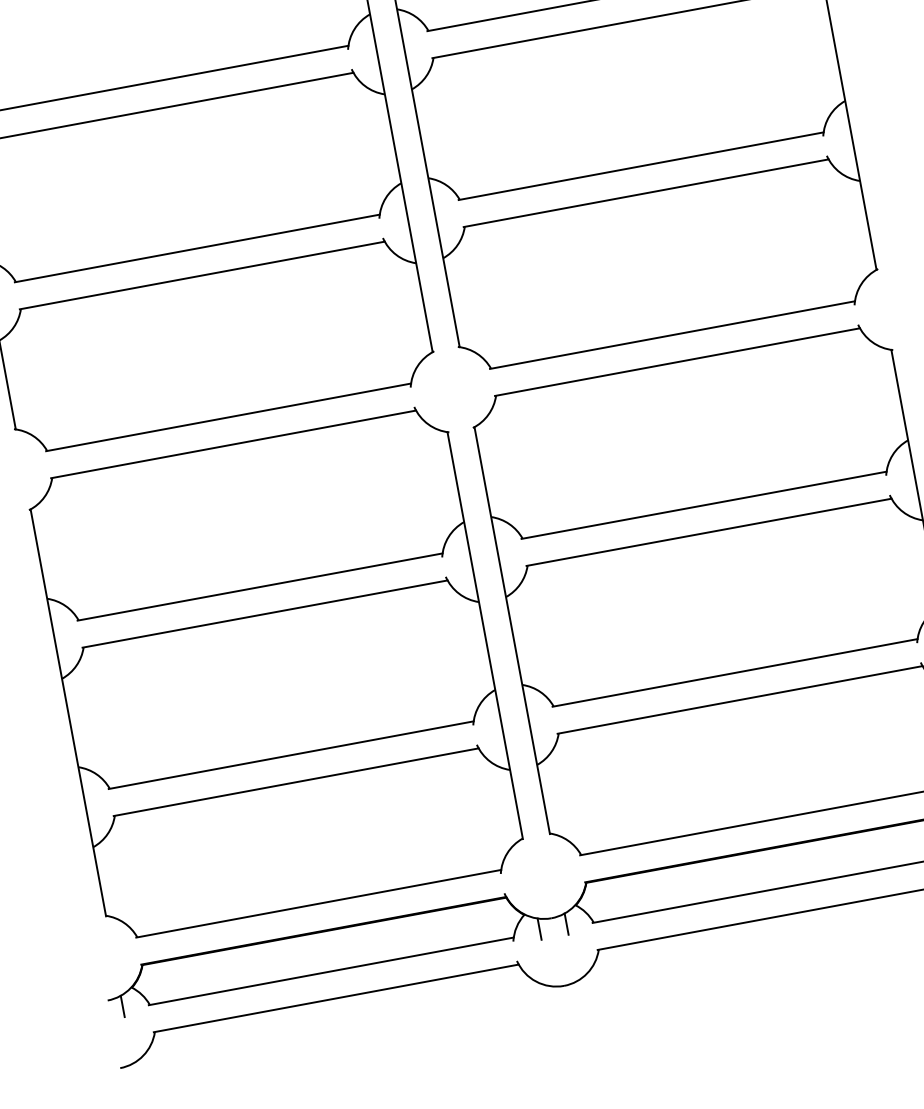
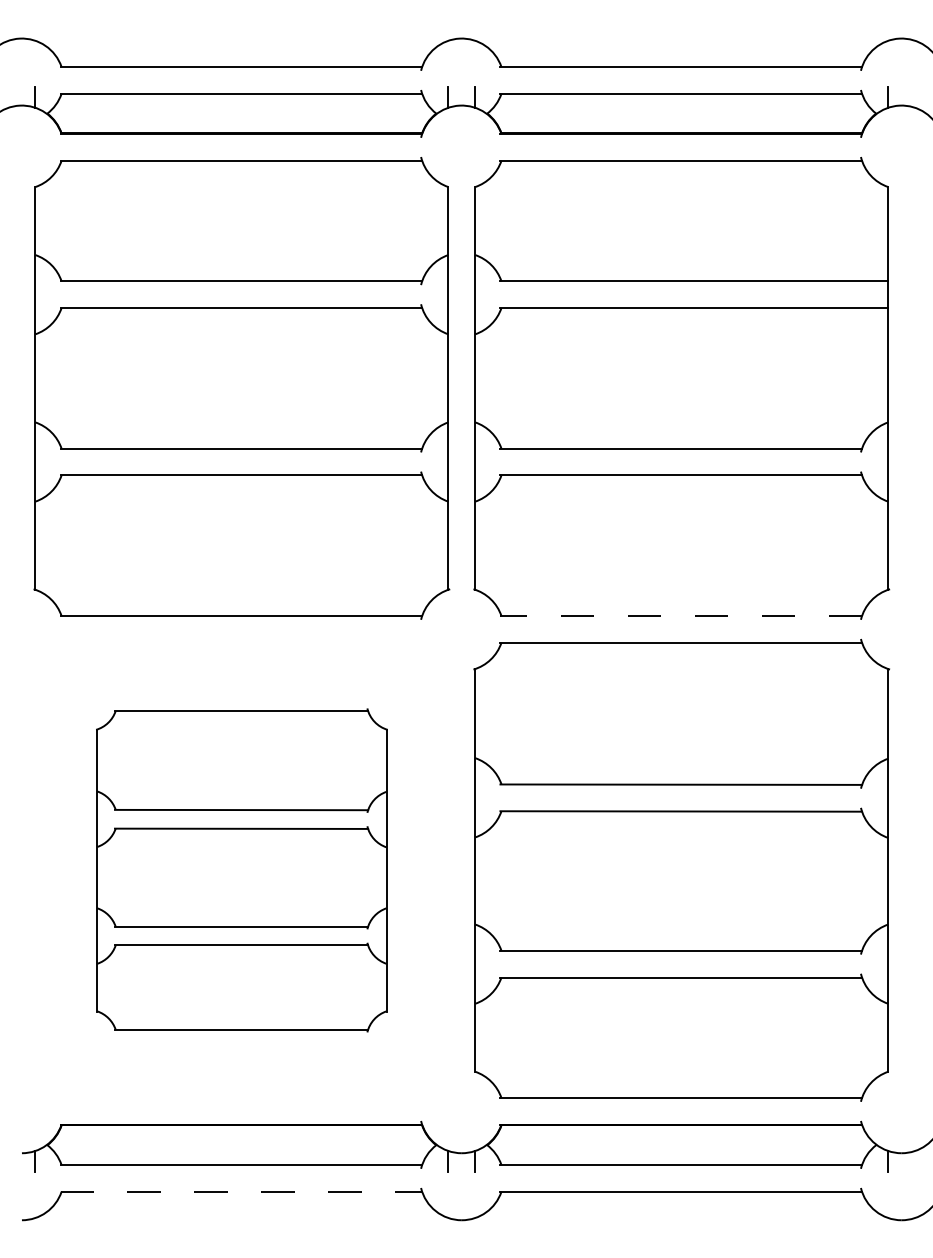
line: (672, 335) -> (681, 616), solid -> dashed
part: (276, 674) -> (241, 870), size x0.7
line: (336, 998) -> (241, 1191), solid -> dashed

